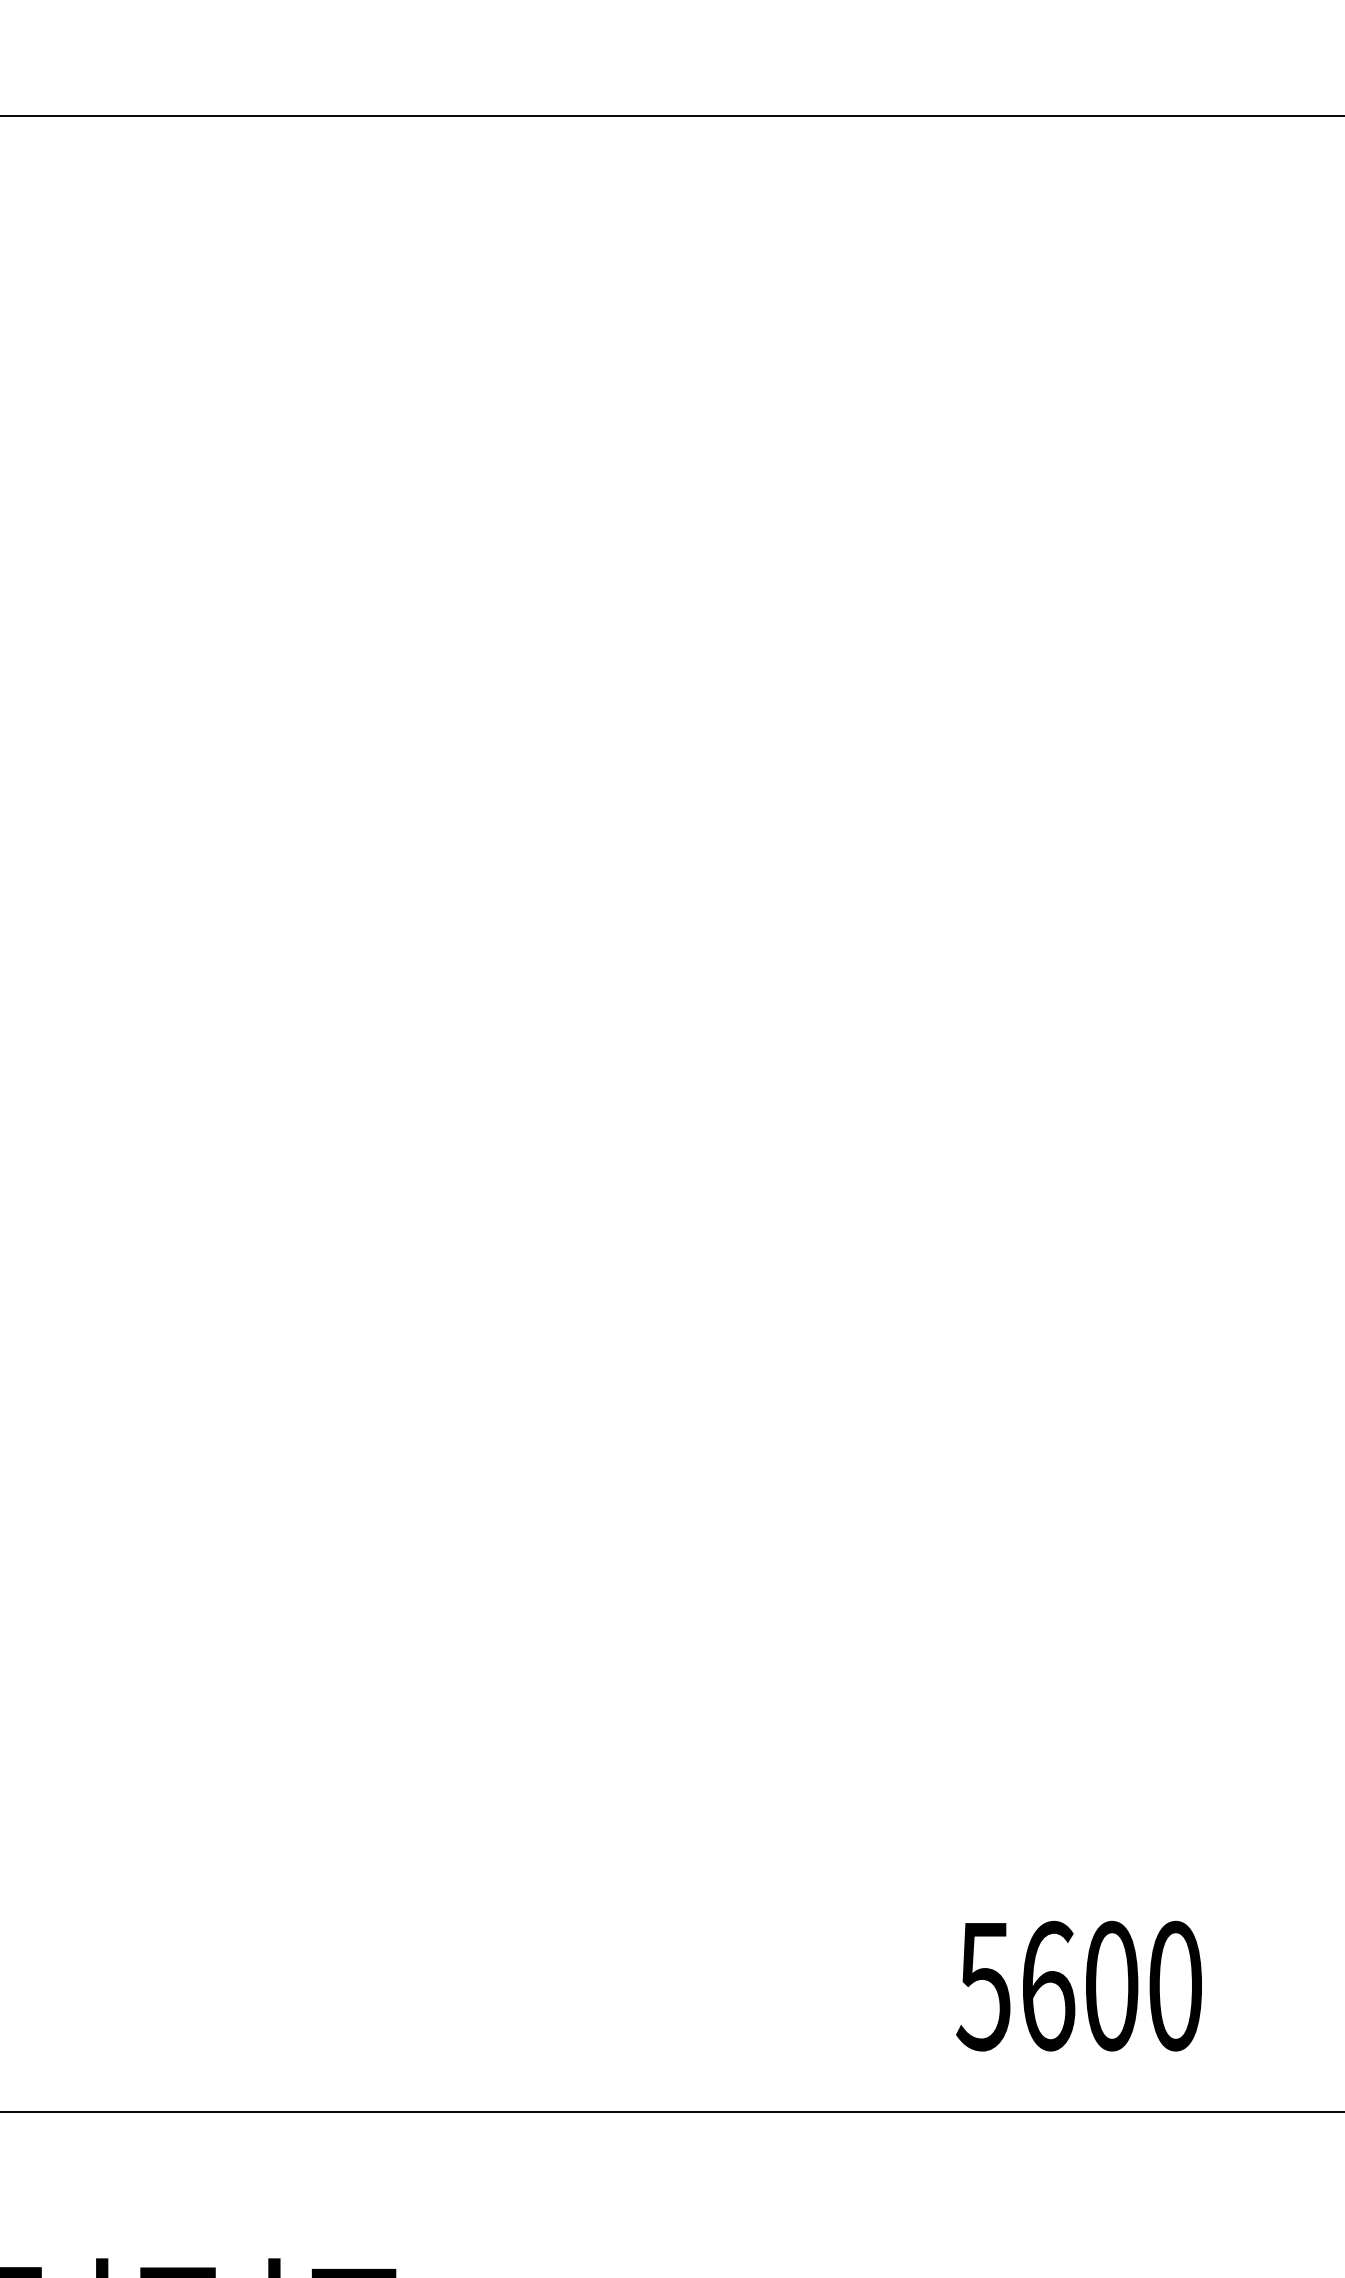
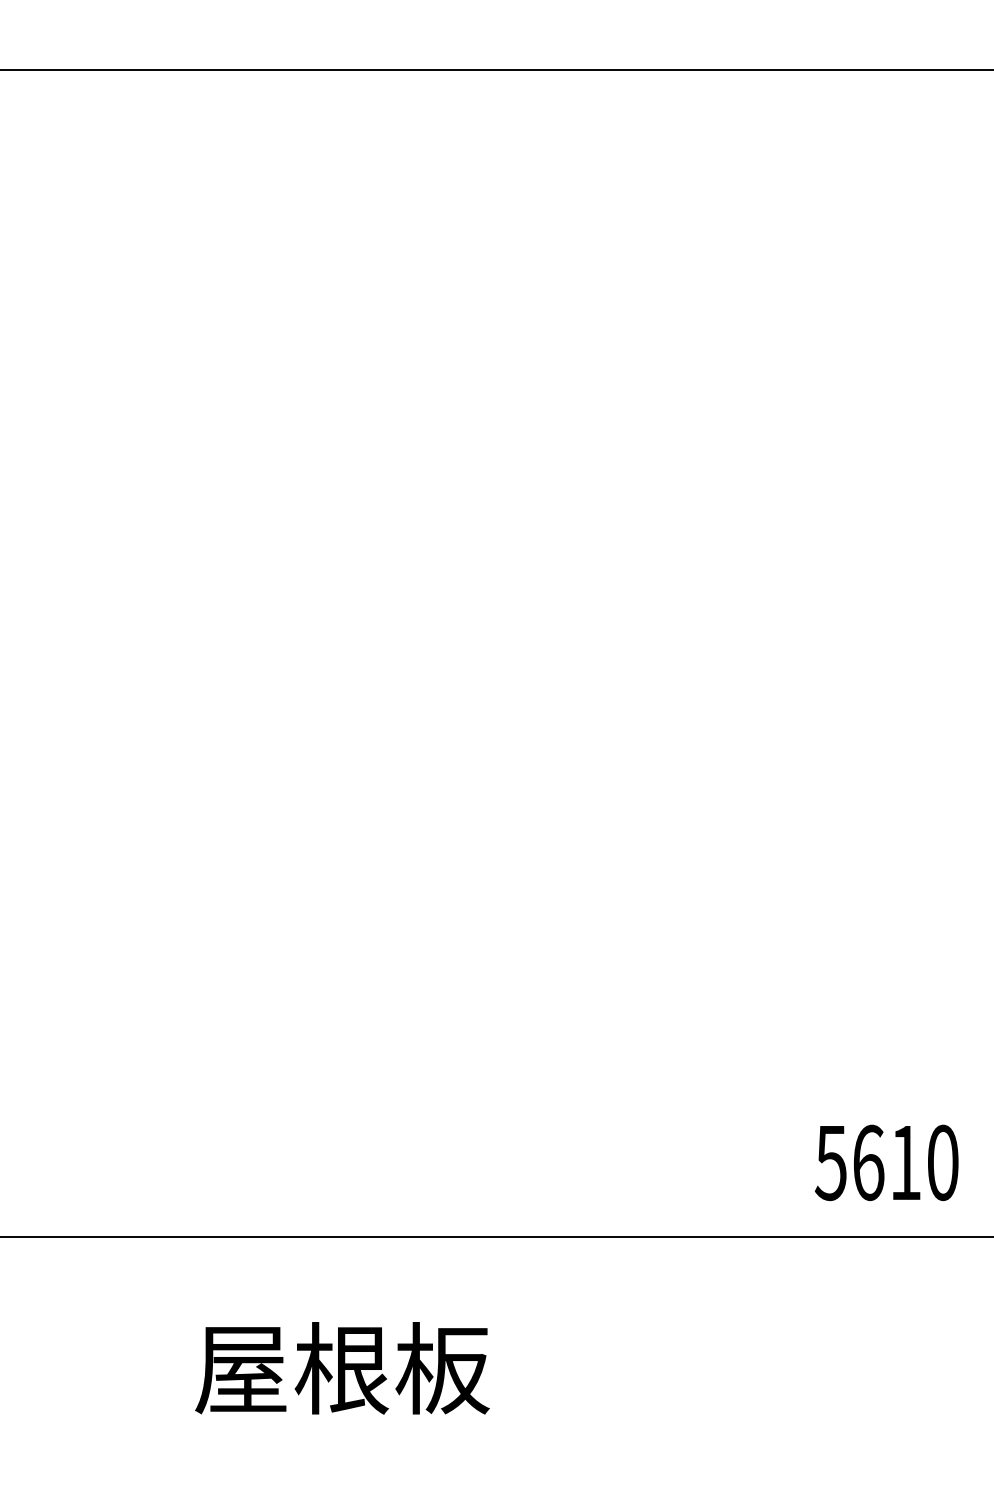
text: (1111, 1985) -> (905, 1162), 5600 -> 5610

